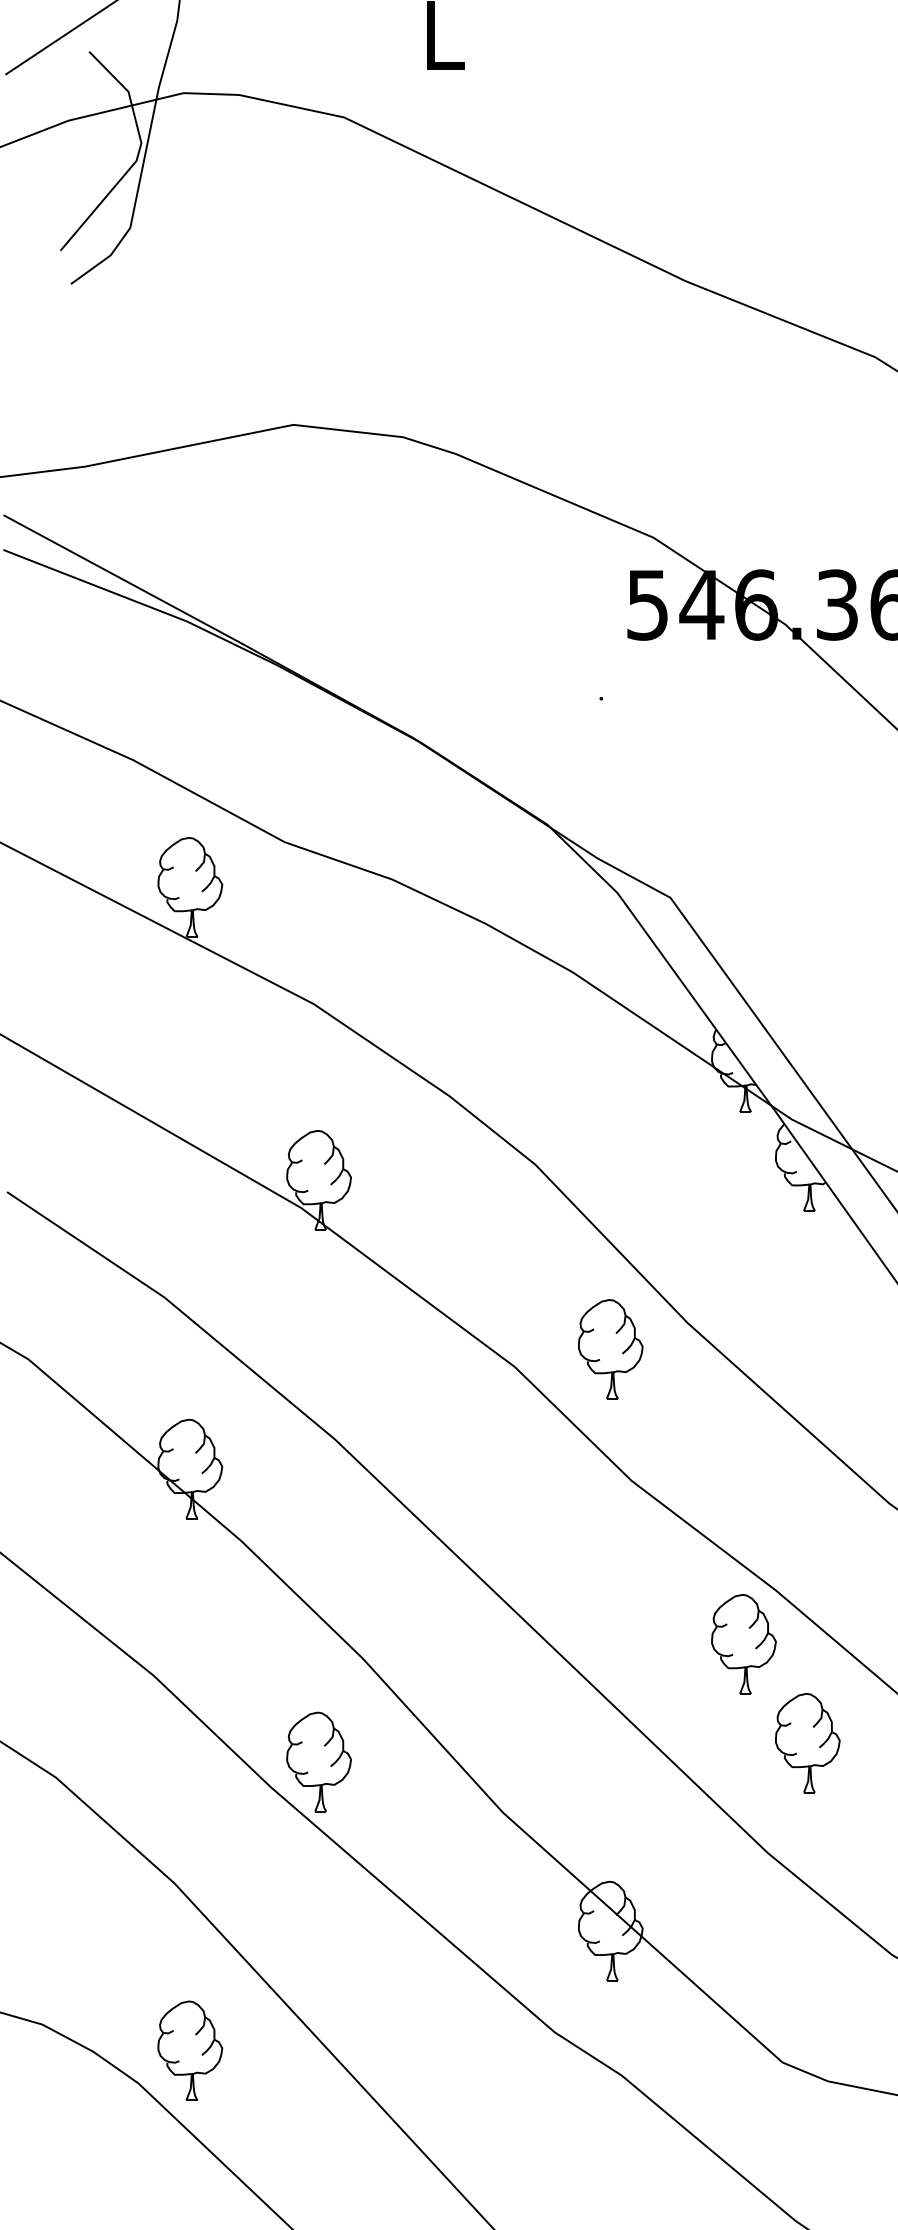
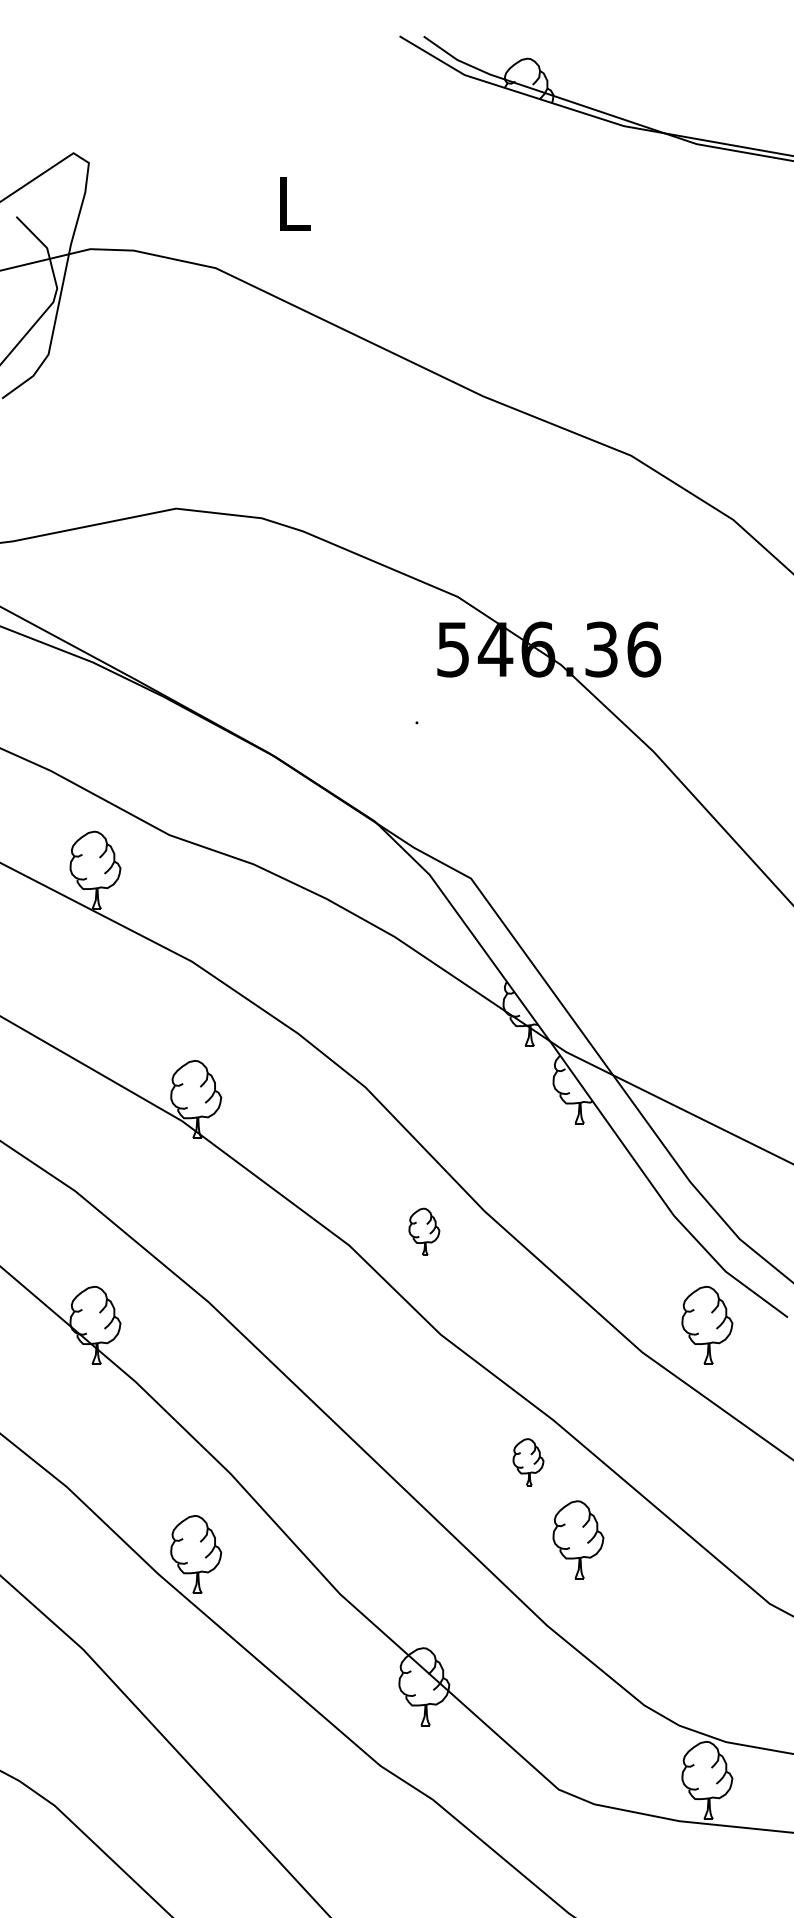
part: (610, 1349) -> (424, 1231), size x0.6
part: (743, 1643) -> (528, 1461), size x0.6
part: (190, 2050) -> (95, 1780), removed

